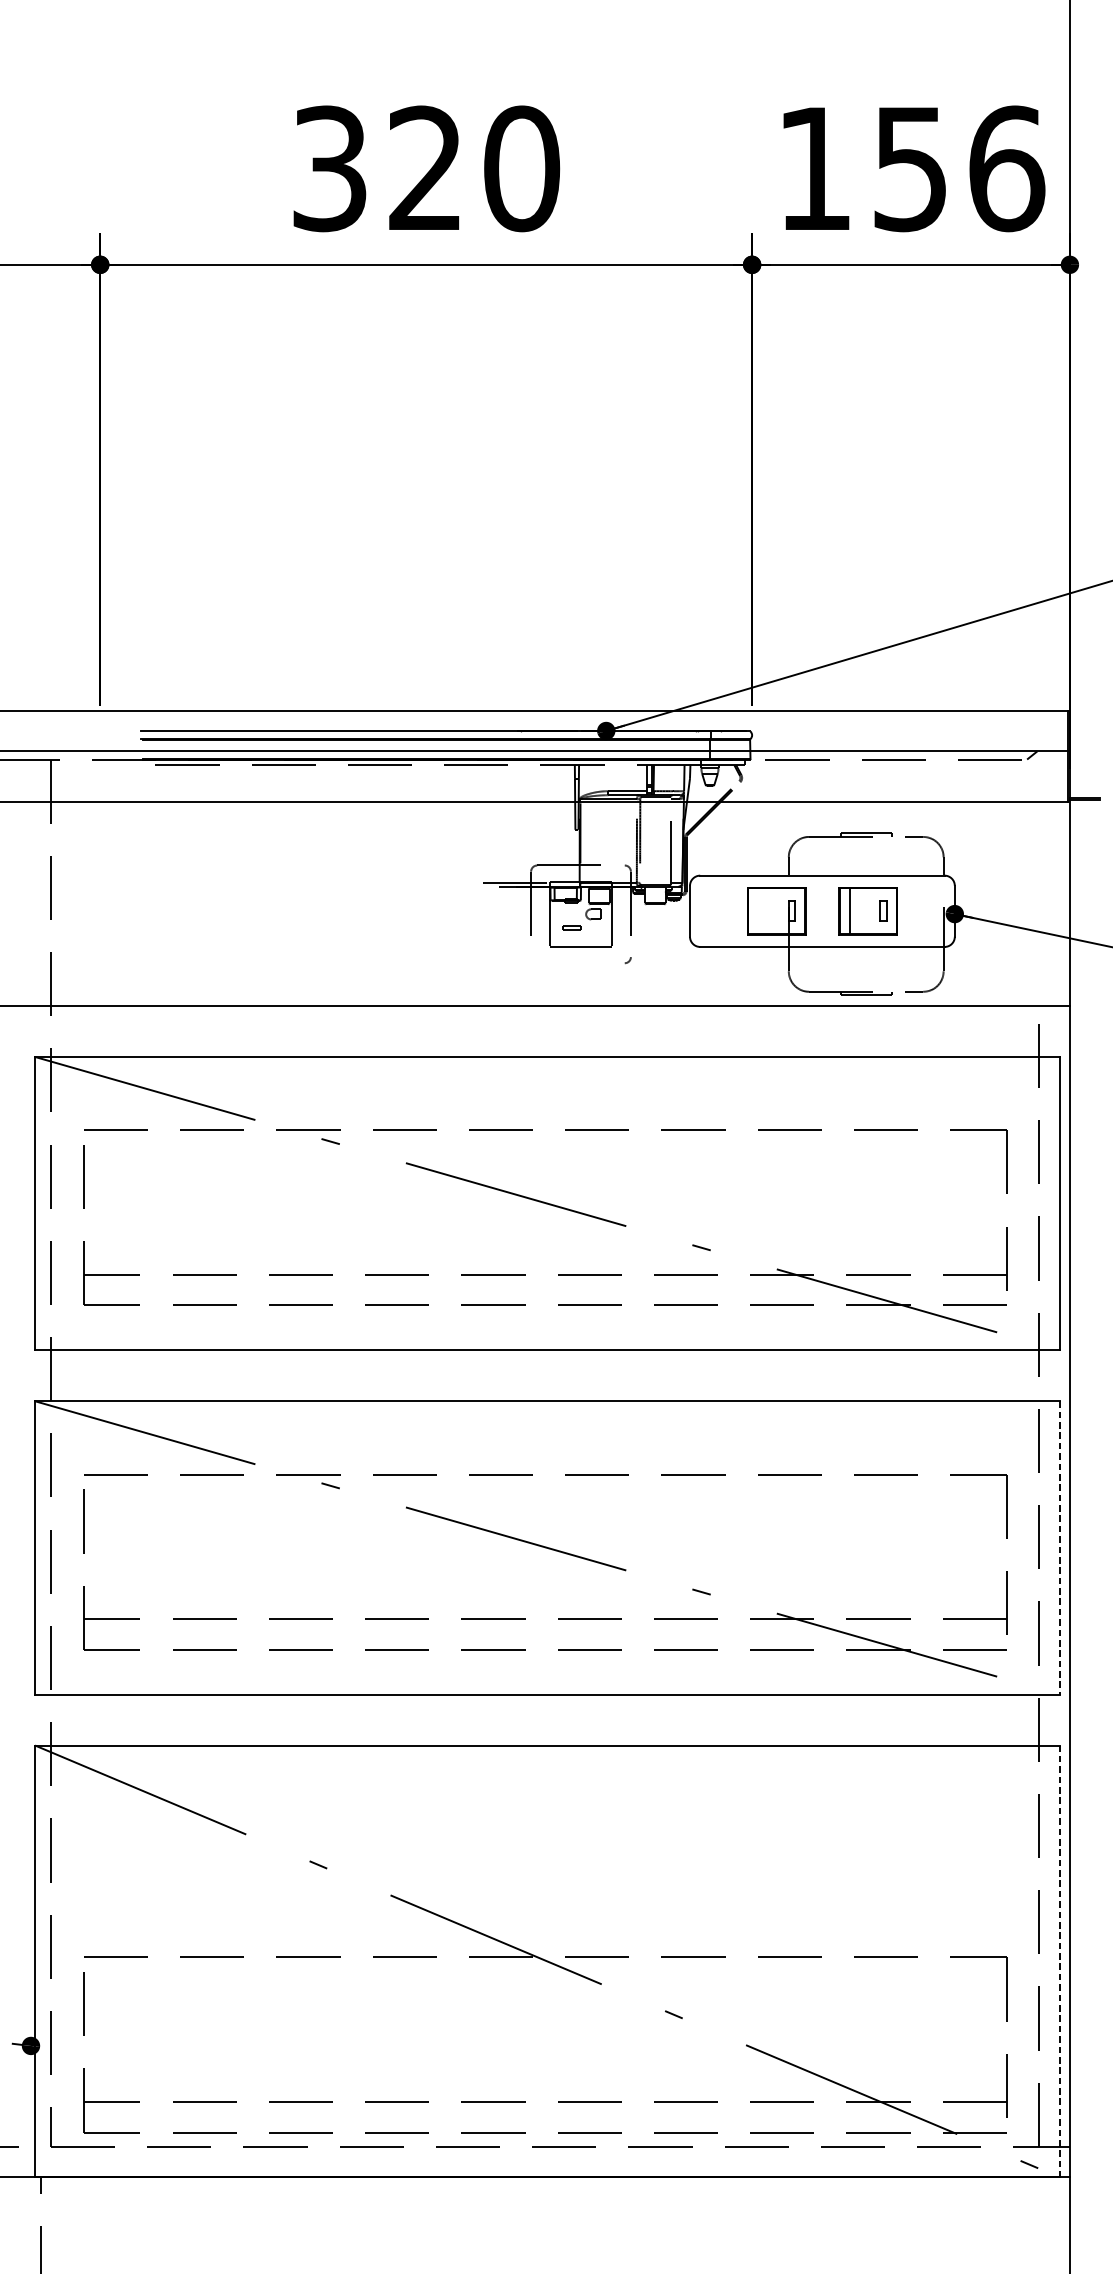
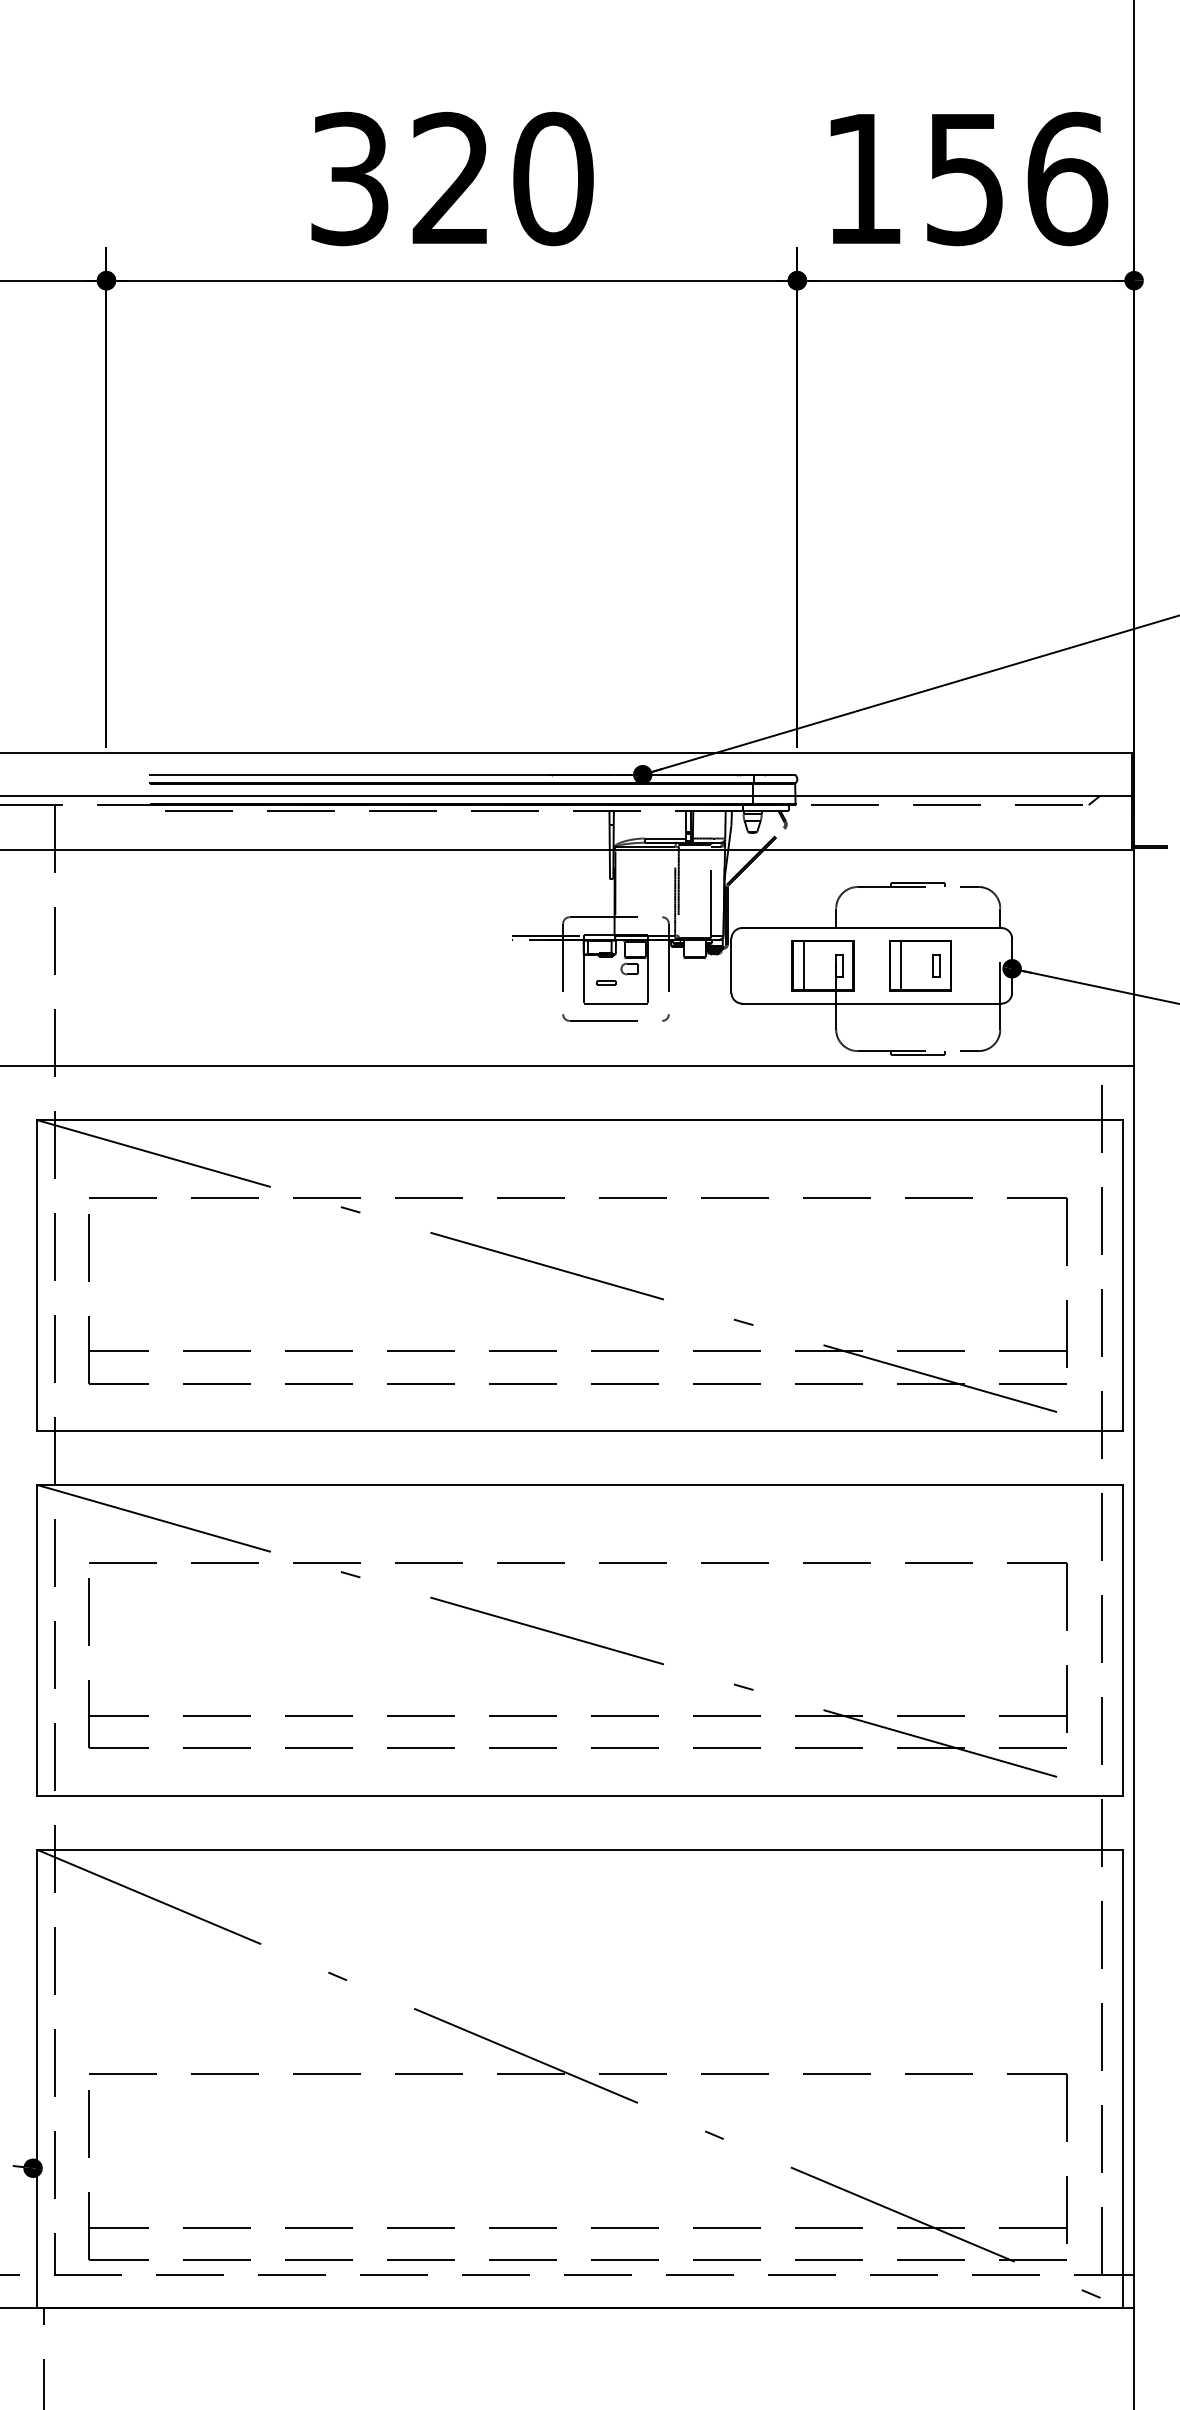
line: (757, 911) -> (803, 965), added
part: (565, 960) -> (599, 1017), added
line: (1059, 1547) -> (1123, 1640), dashed -> solid
line: (1059, 1961) -> (1123, 2078), dashed -> solid

